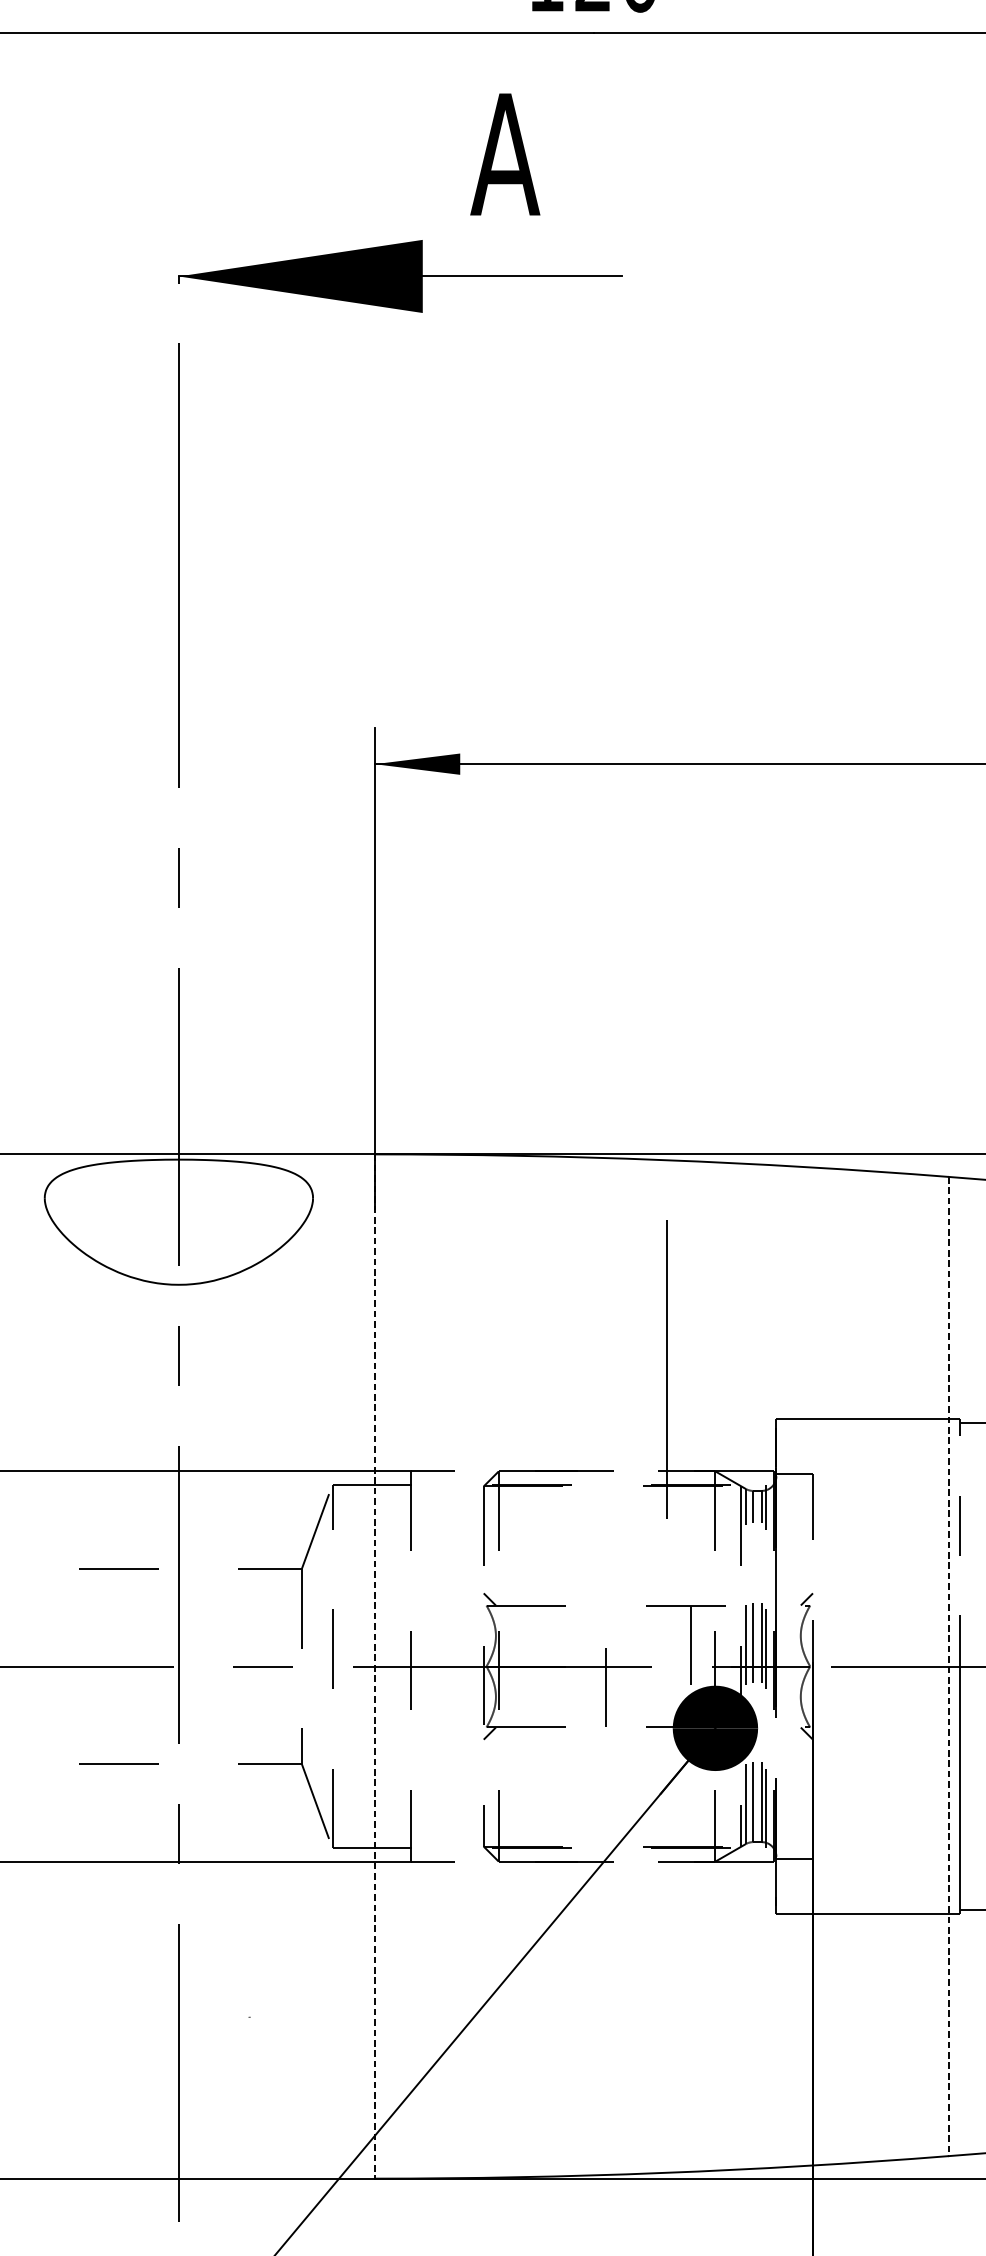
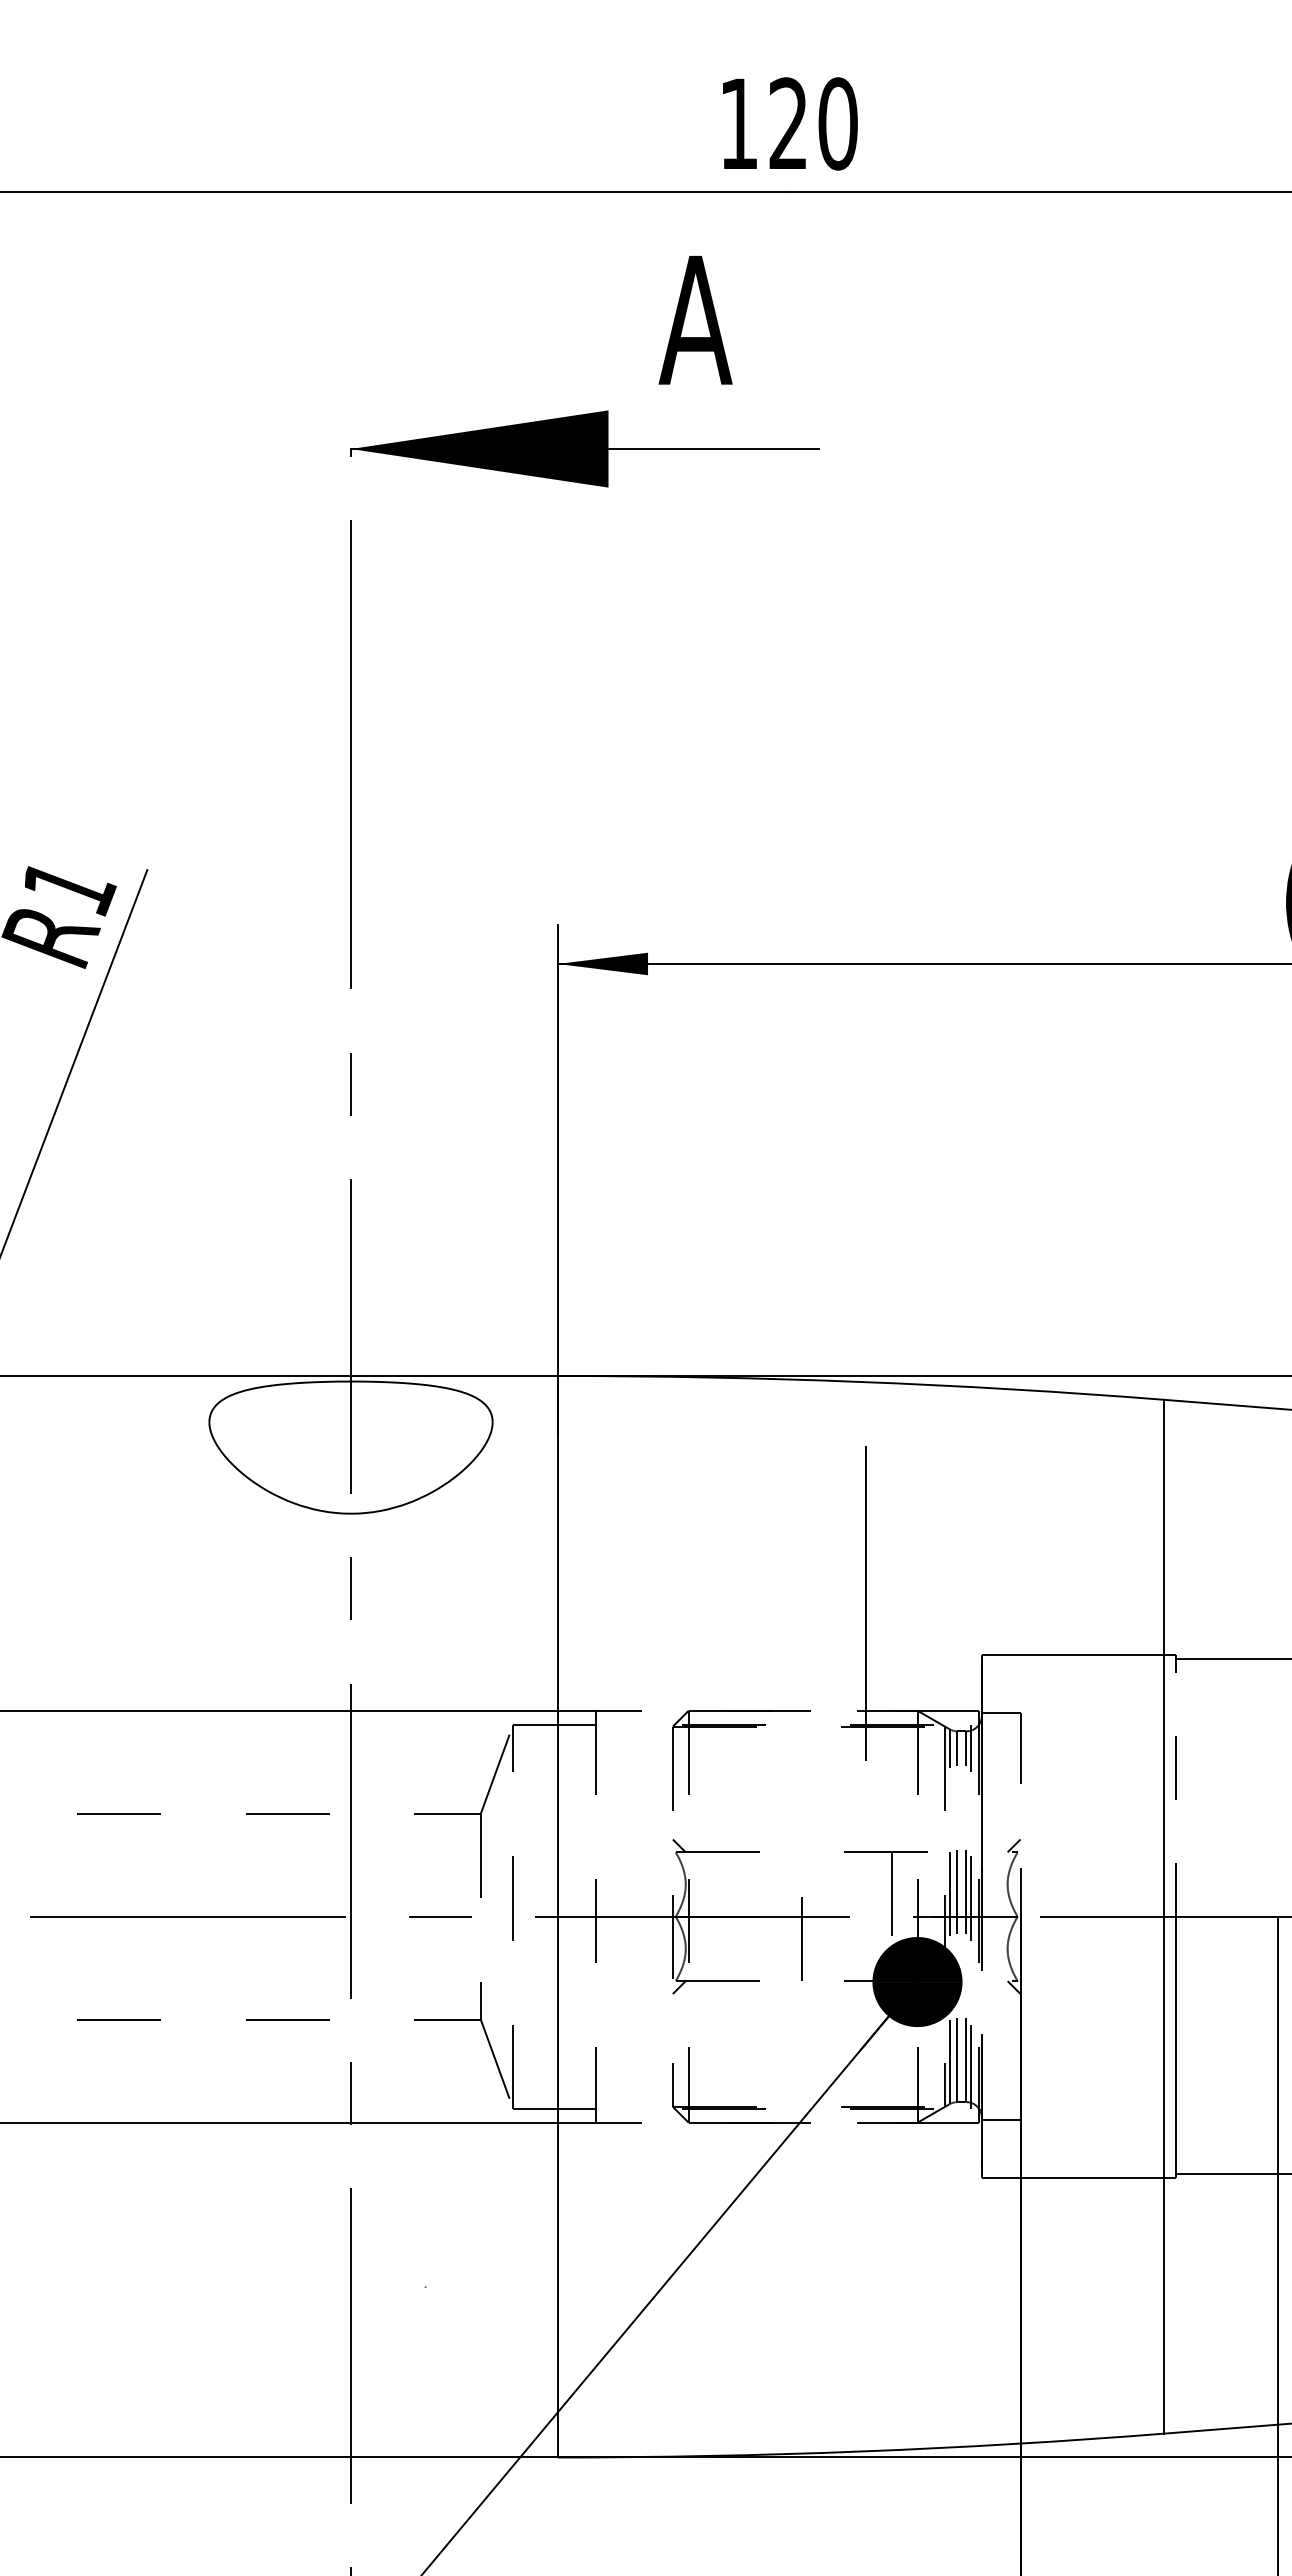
line: (374, 1666) -> (557, 1916), dashed -> solid
line: (949, 1666) -> (1164, 1916), dashed -> solid

